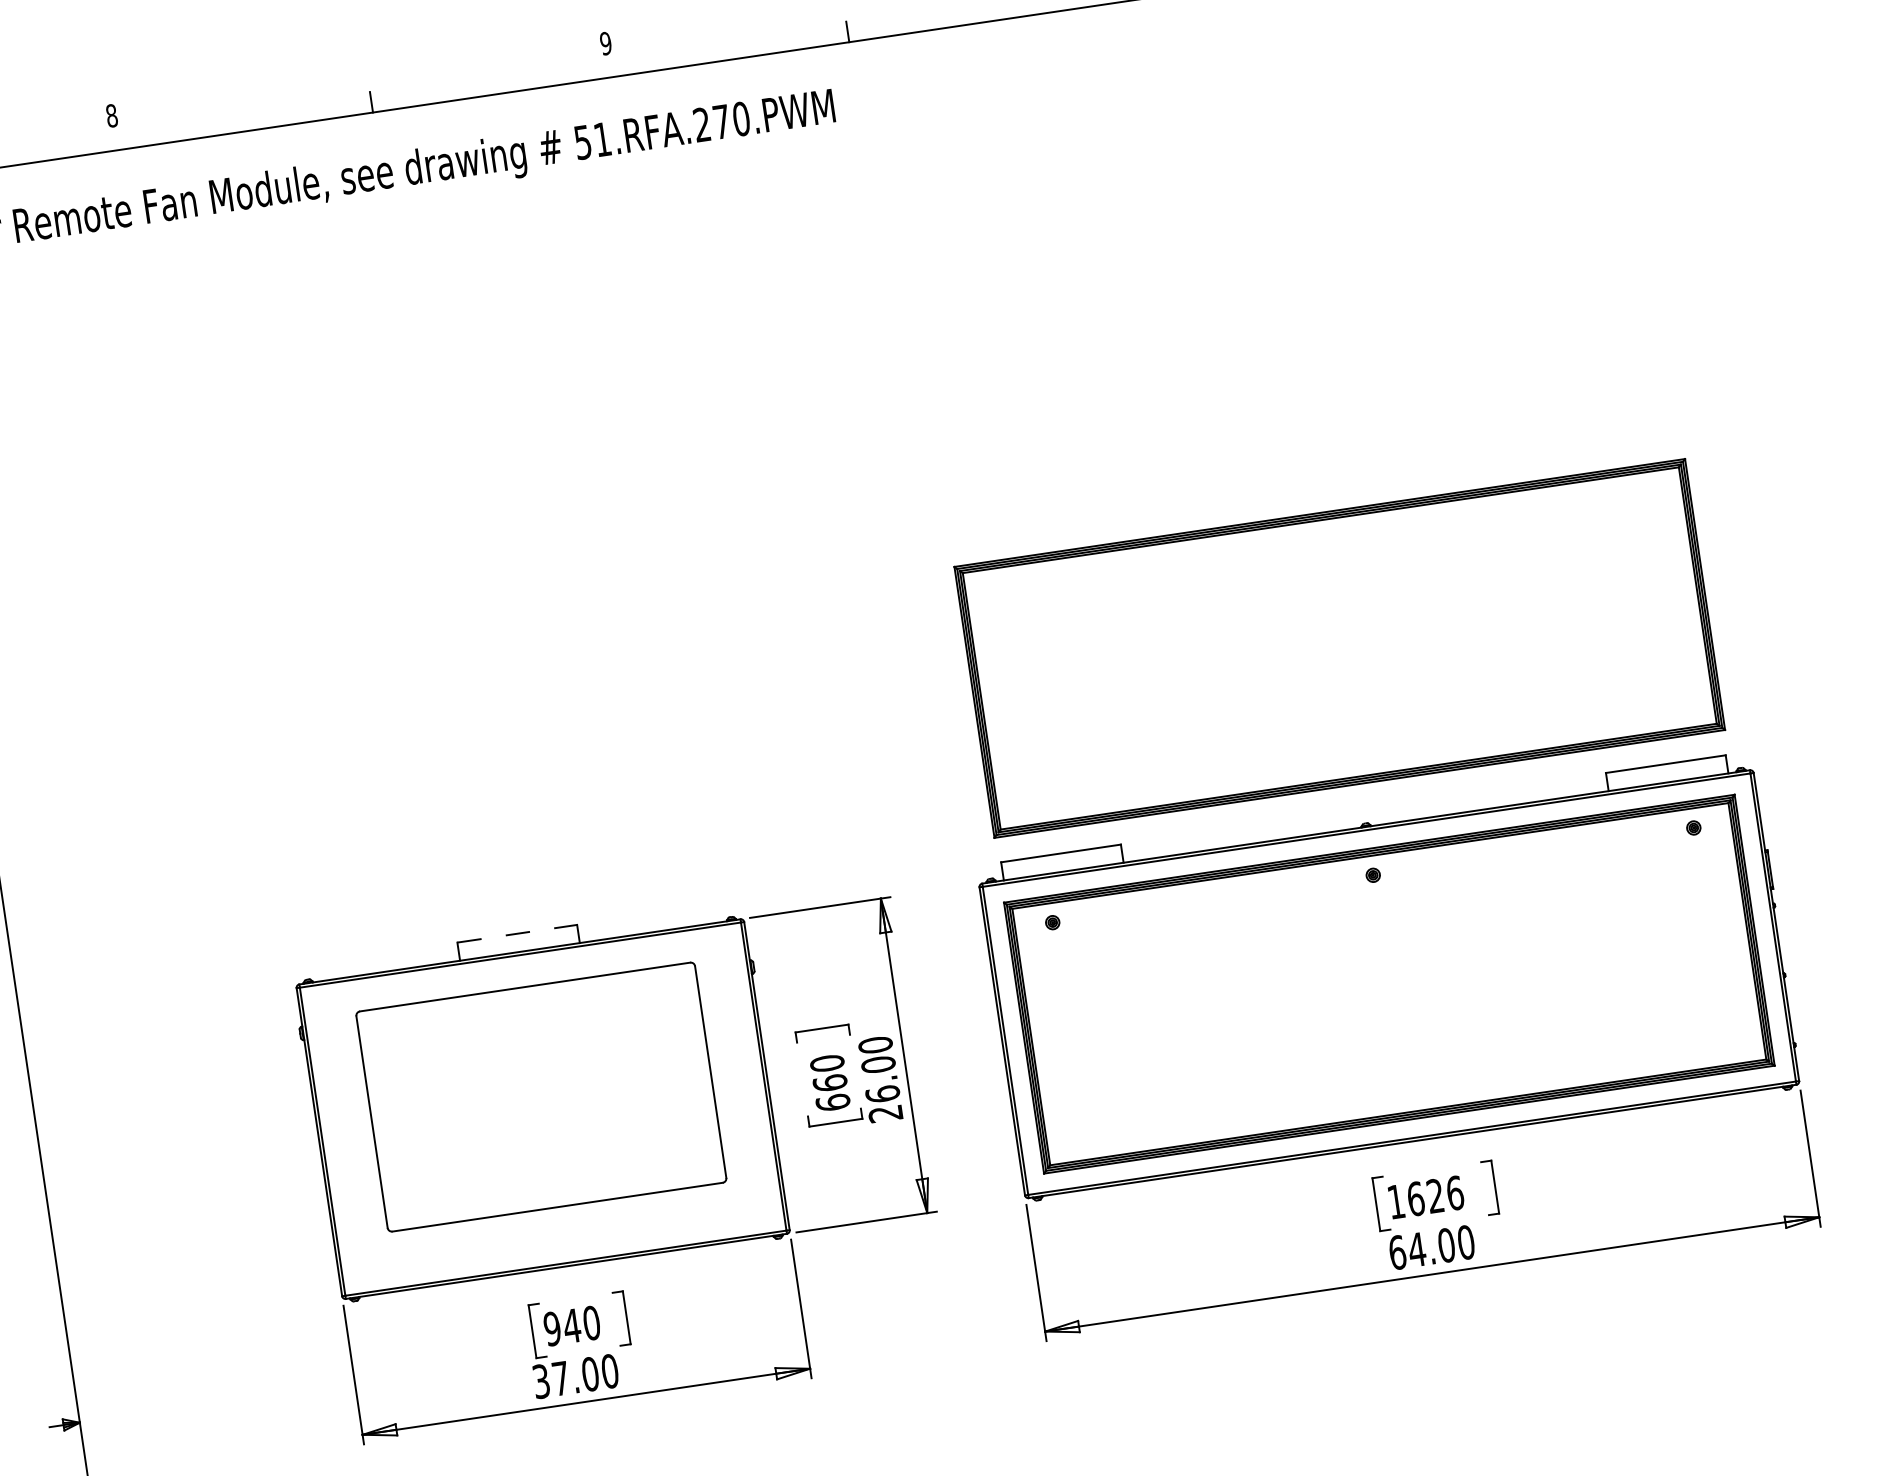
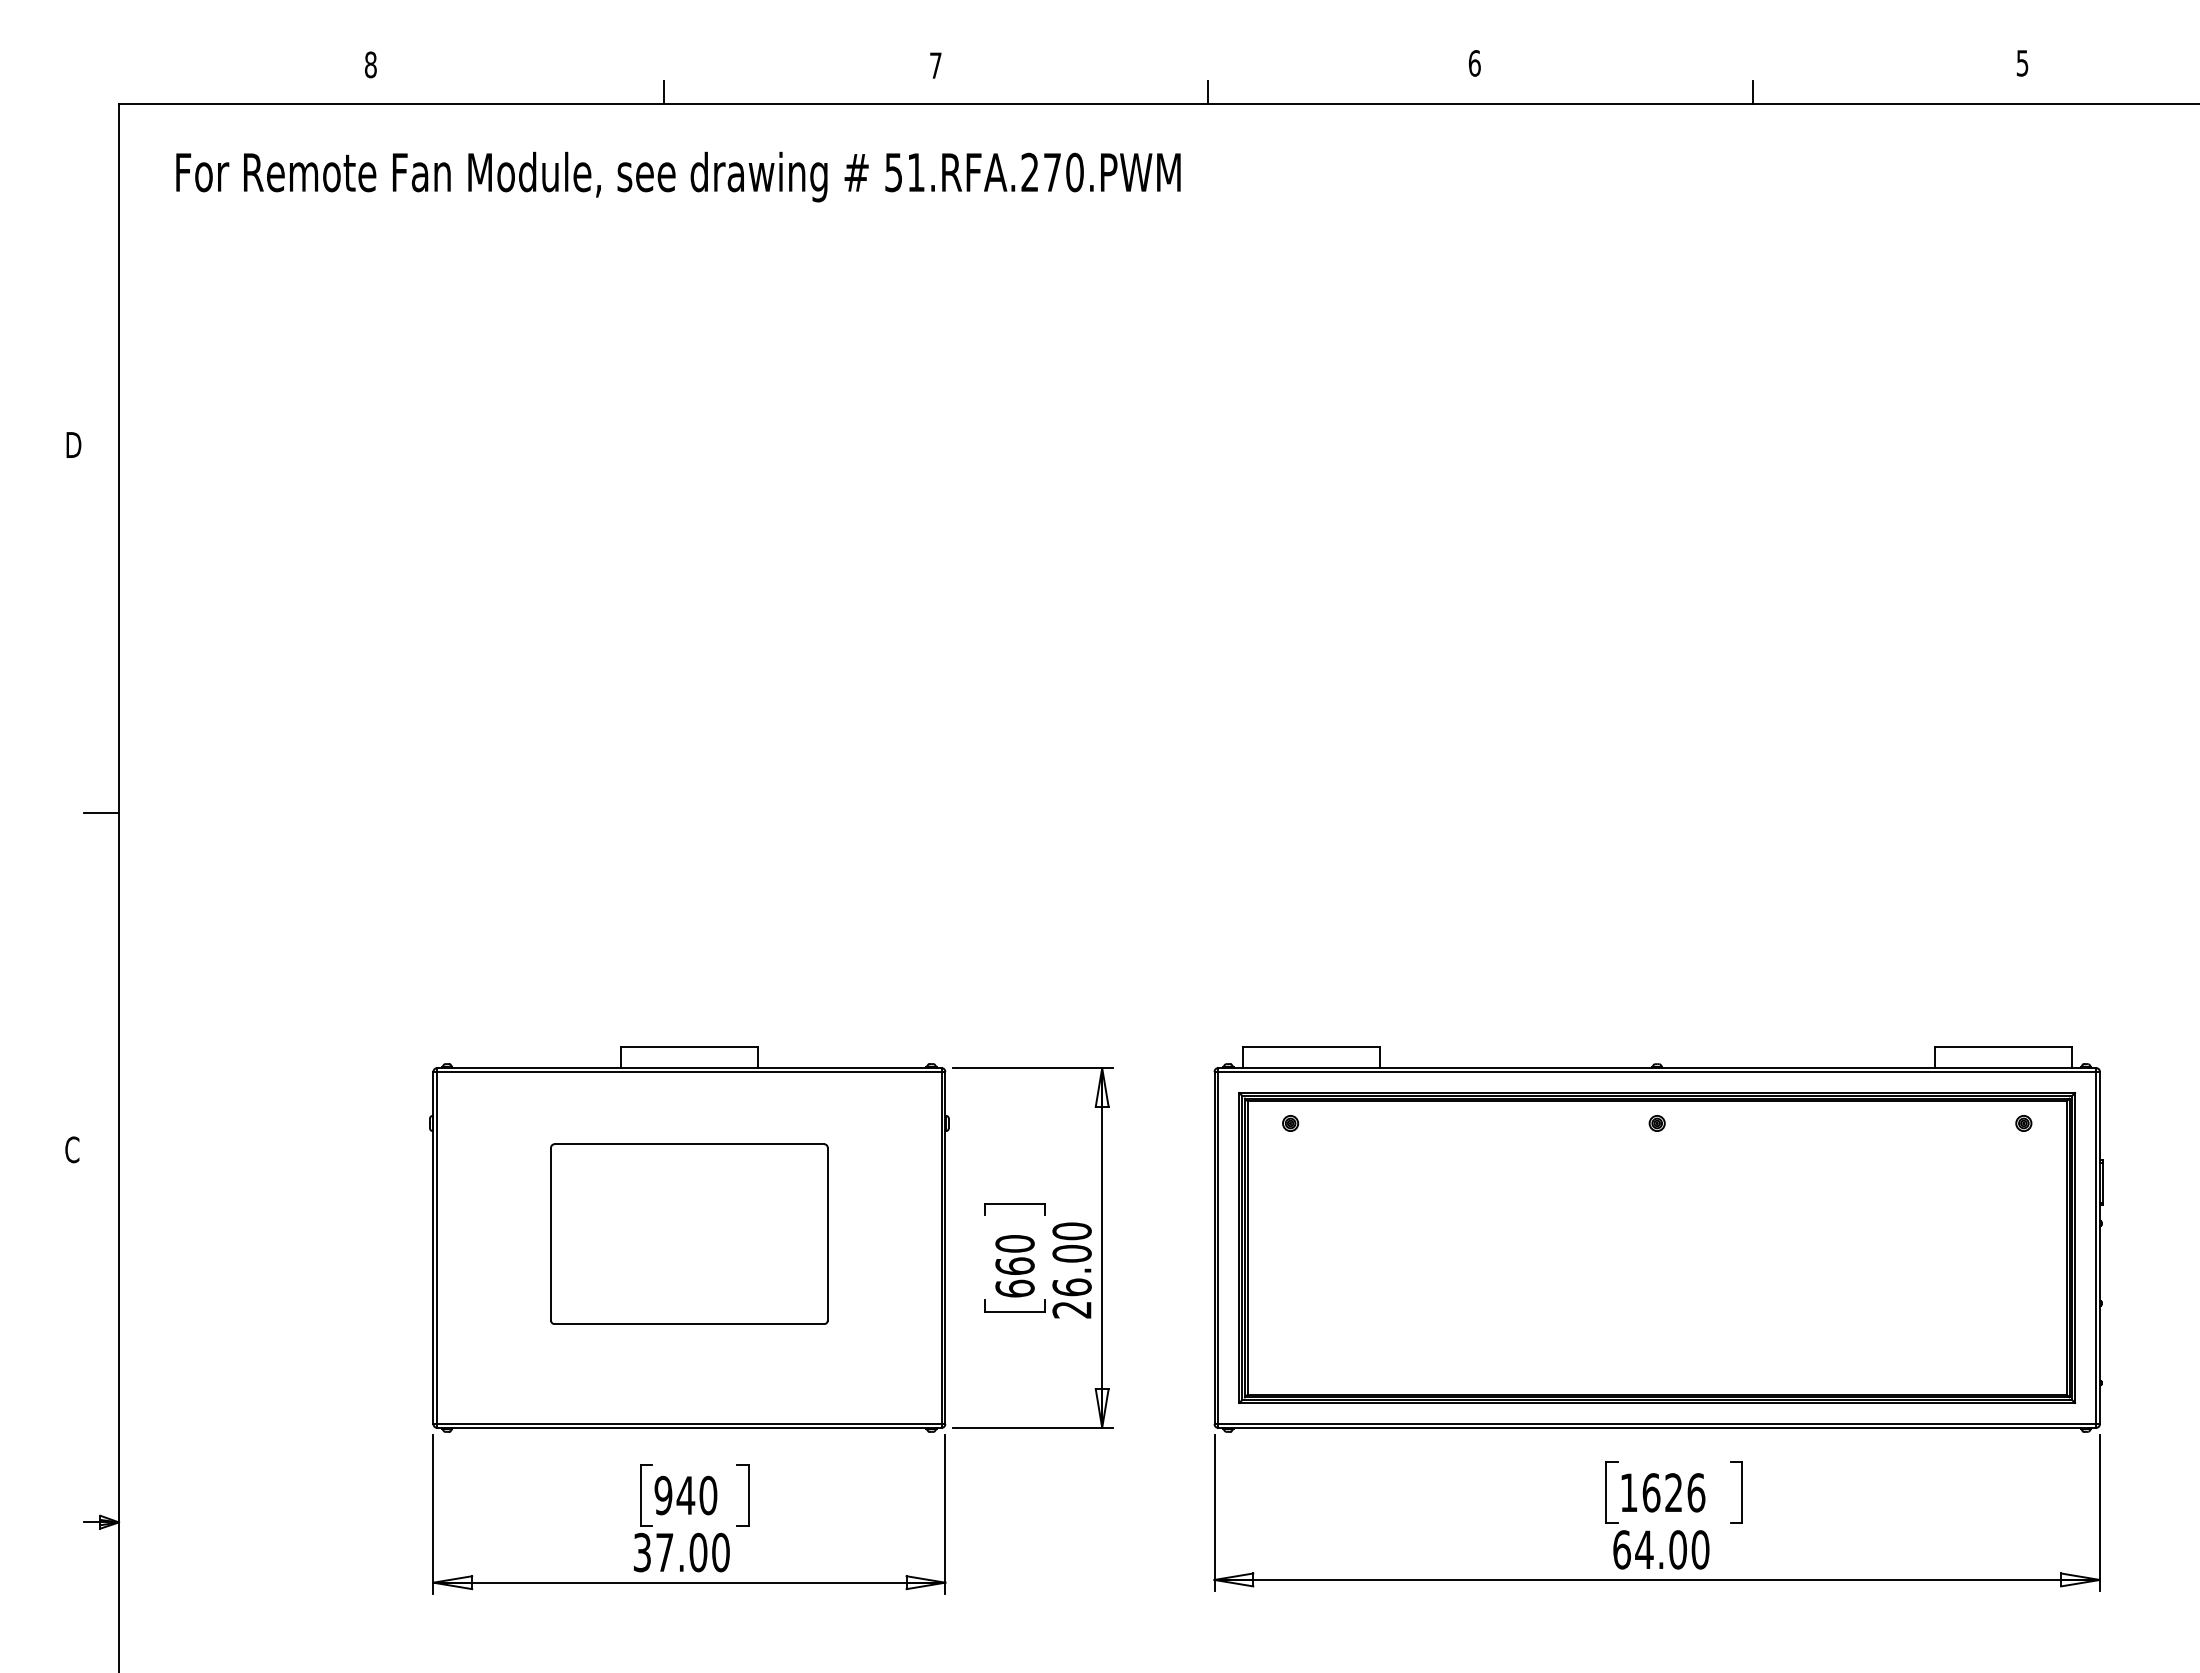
text: (605, 43) -> (935, 65), 9 -> 7
part: (1339, 648) -> (1656, 863), removed
line: (517, 933) -> (689, 1047), dashed -> solid
part: (541, 1096) -> (689, 1233), size x0.71

